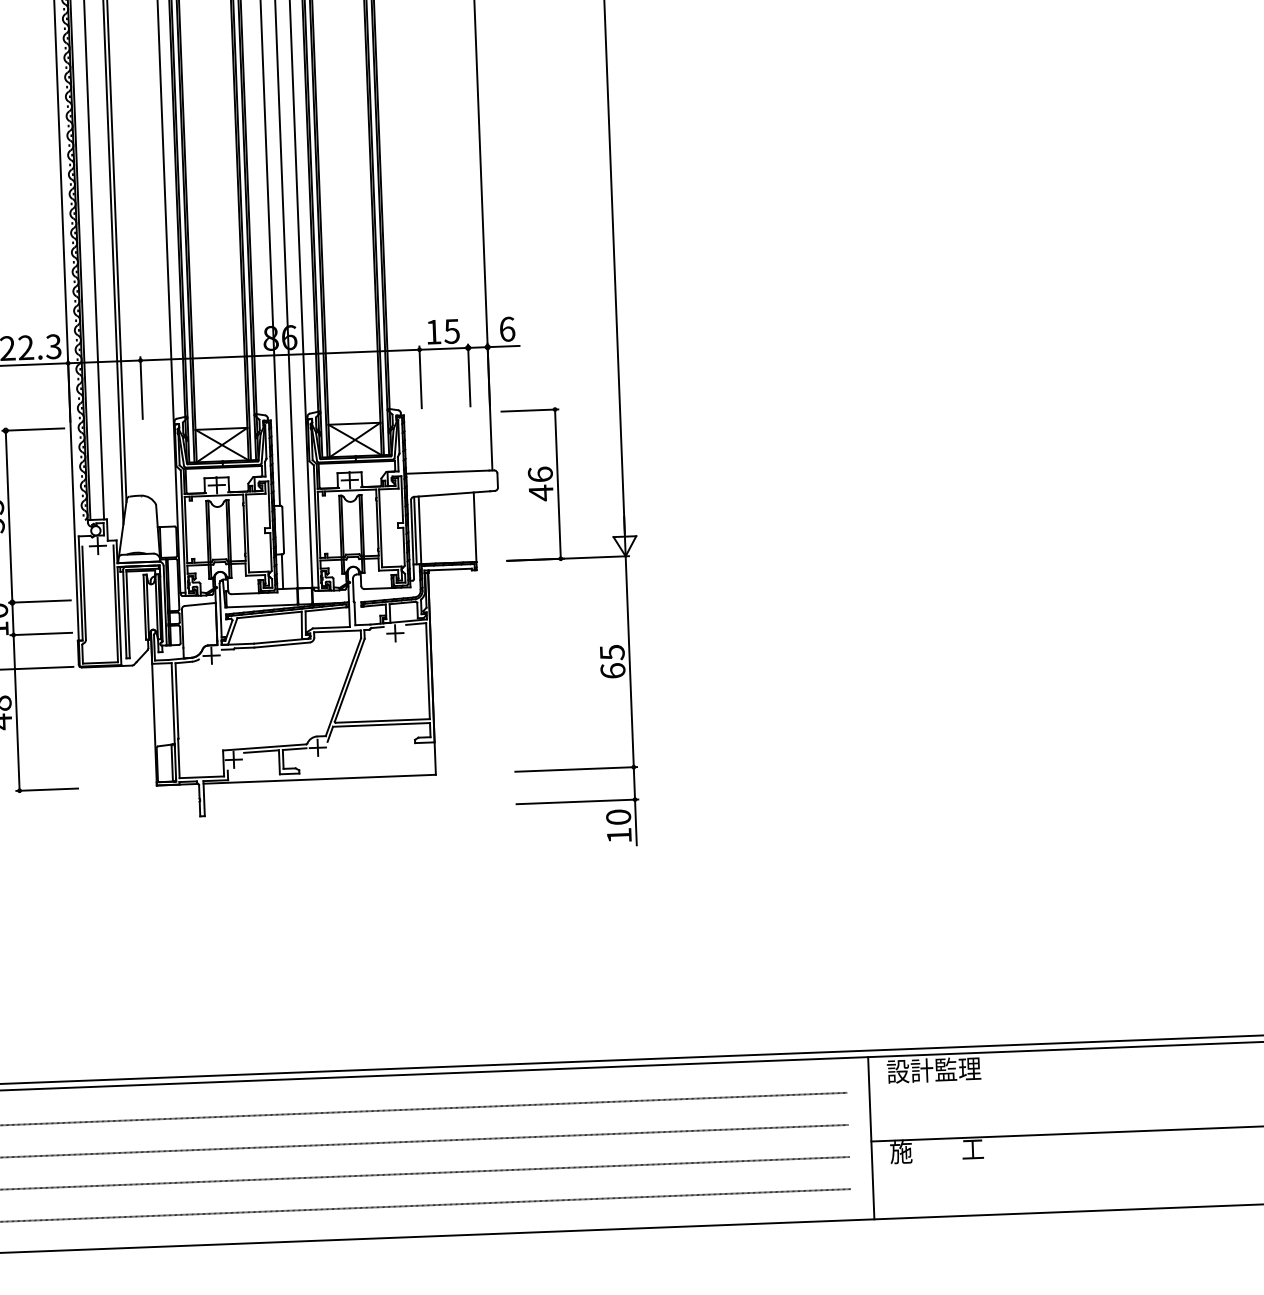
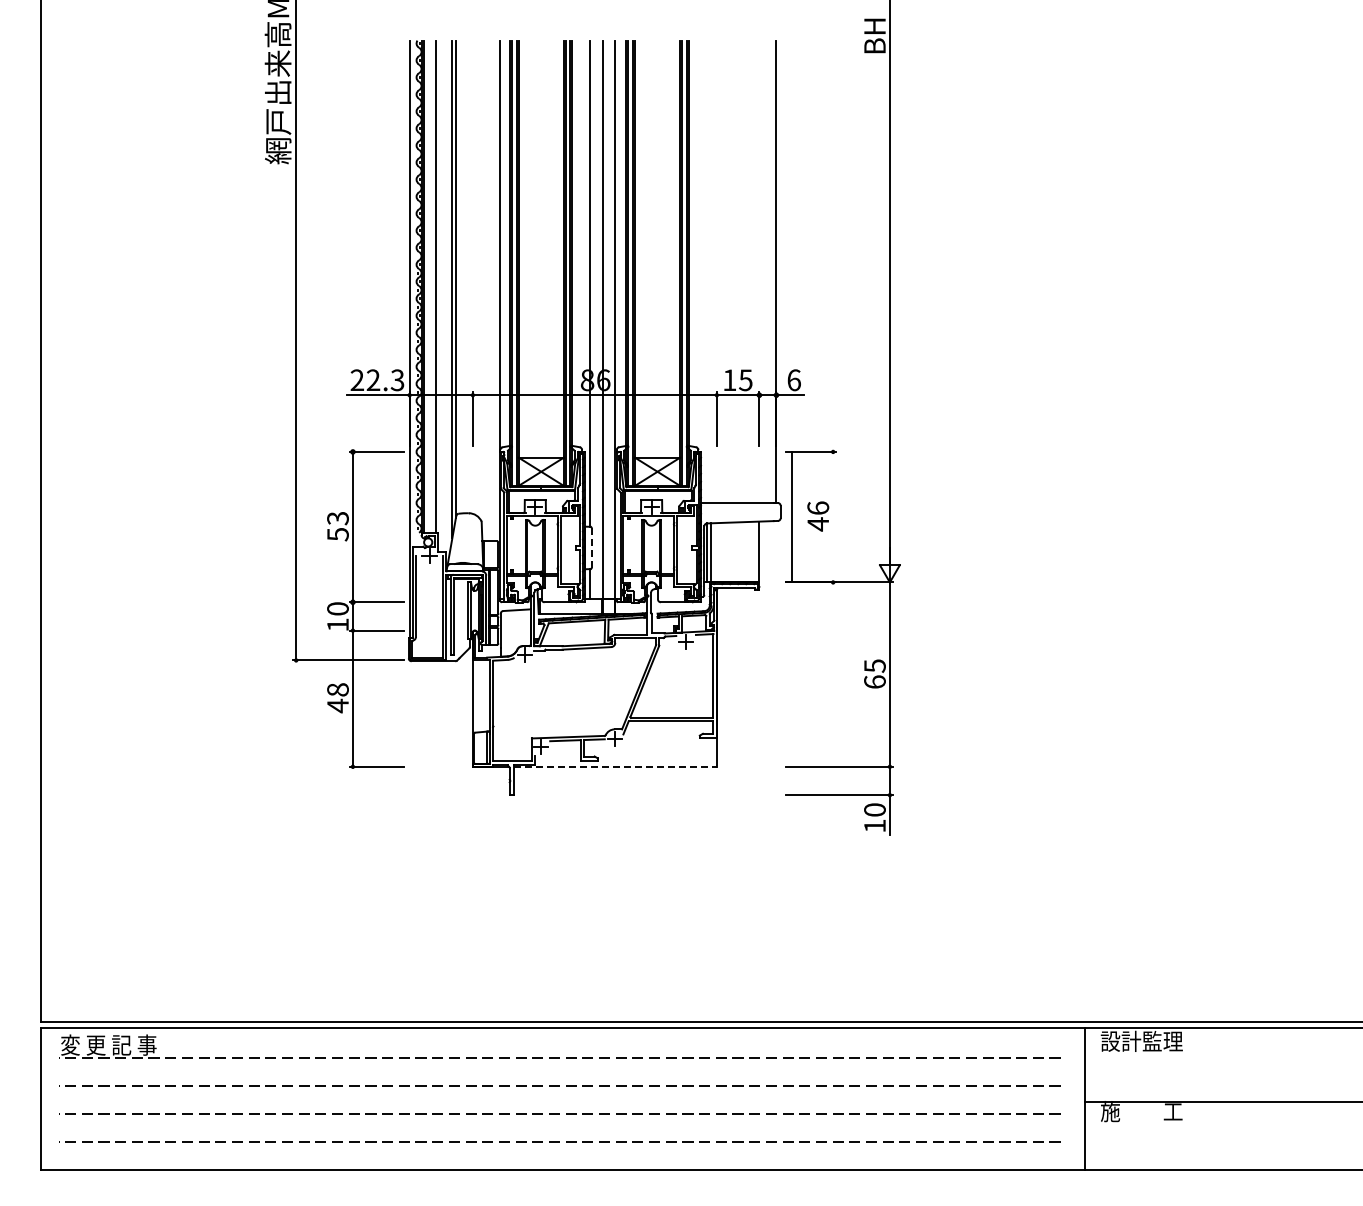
line: (558, 483) -> (792, 516), moved
line: (282, 529) -> (591, 547), solid -> dashed
line: (319, 778) -> (615, 766), solid -> dashed

